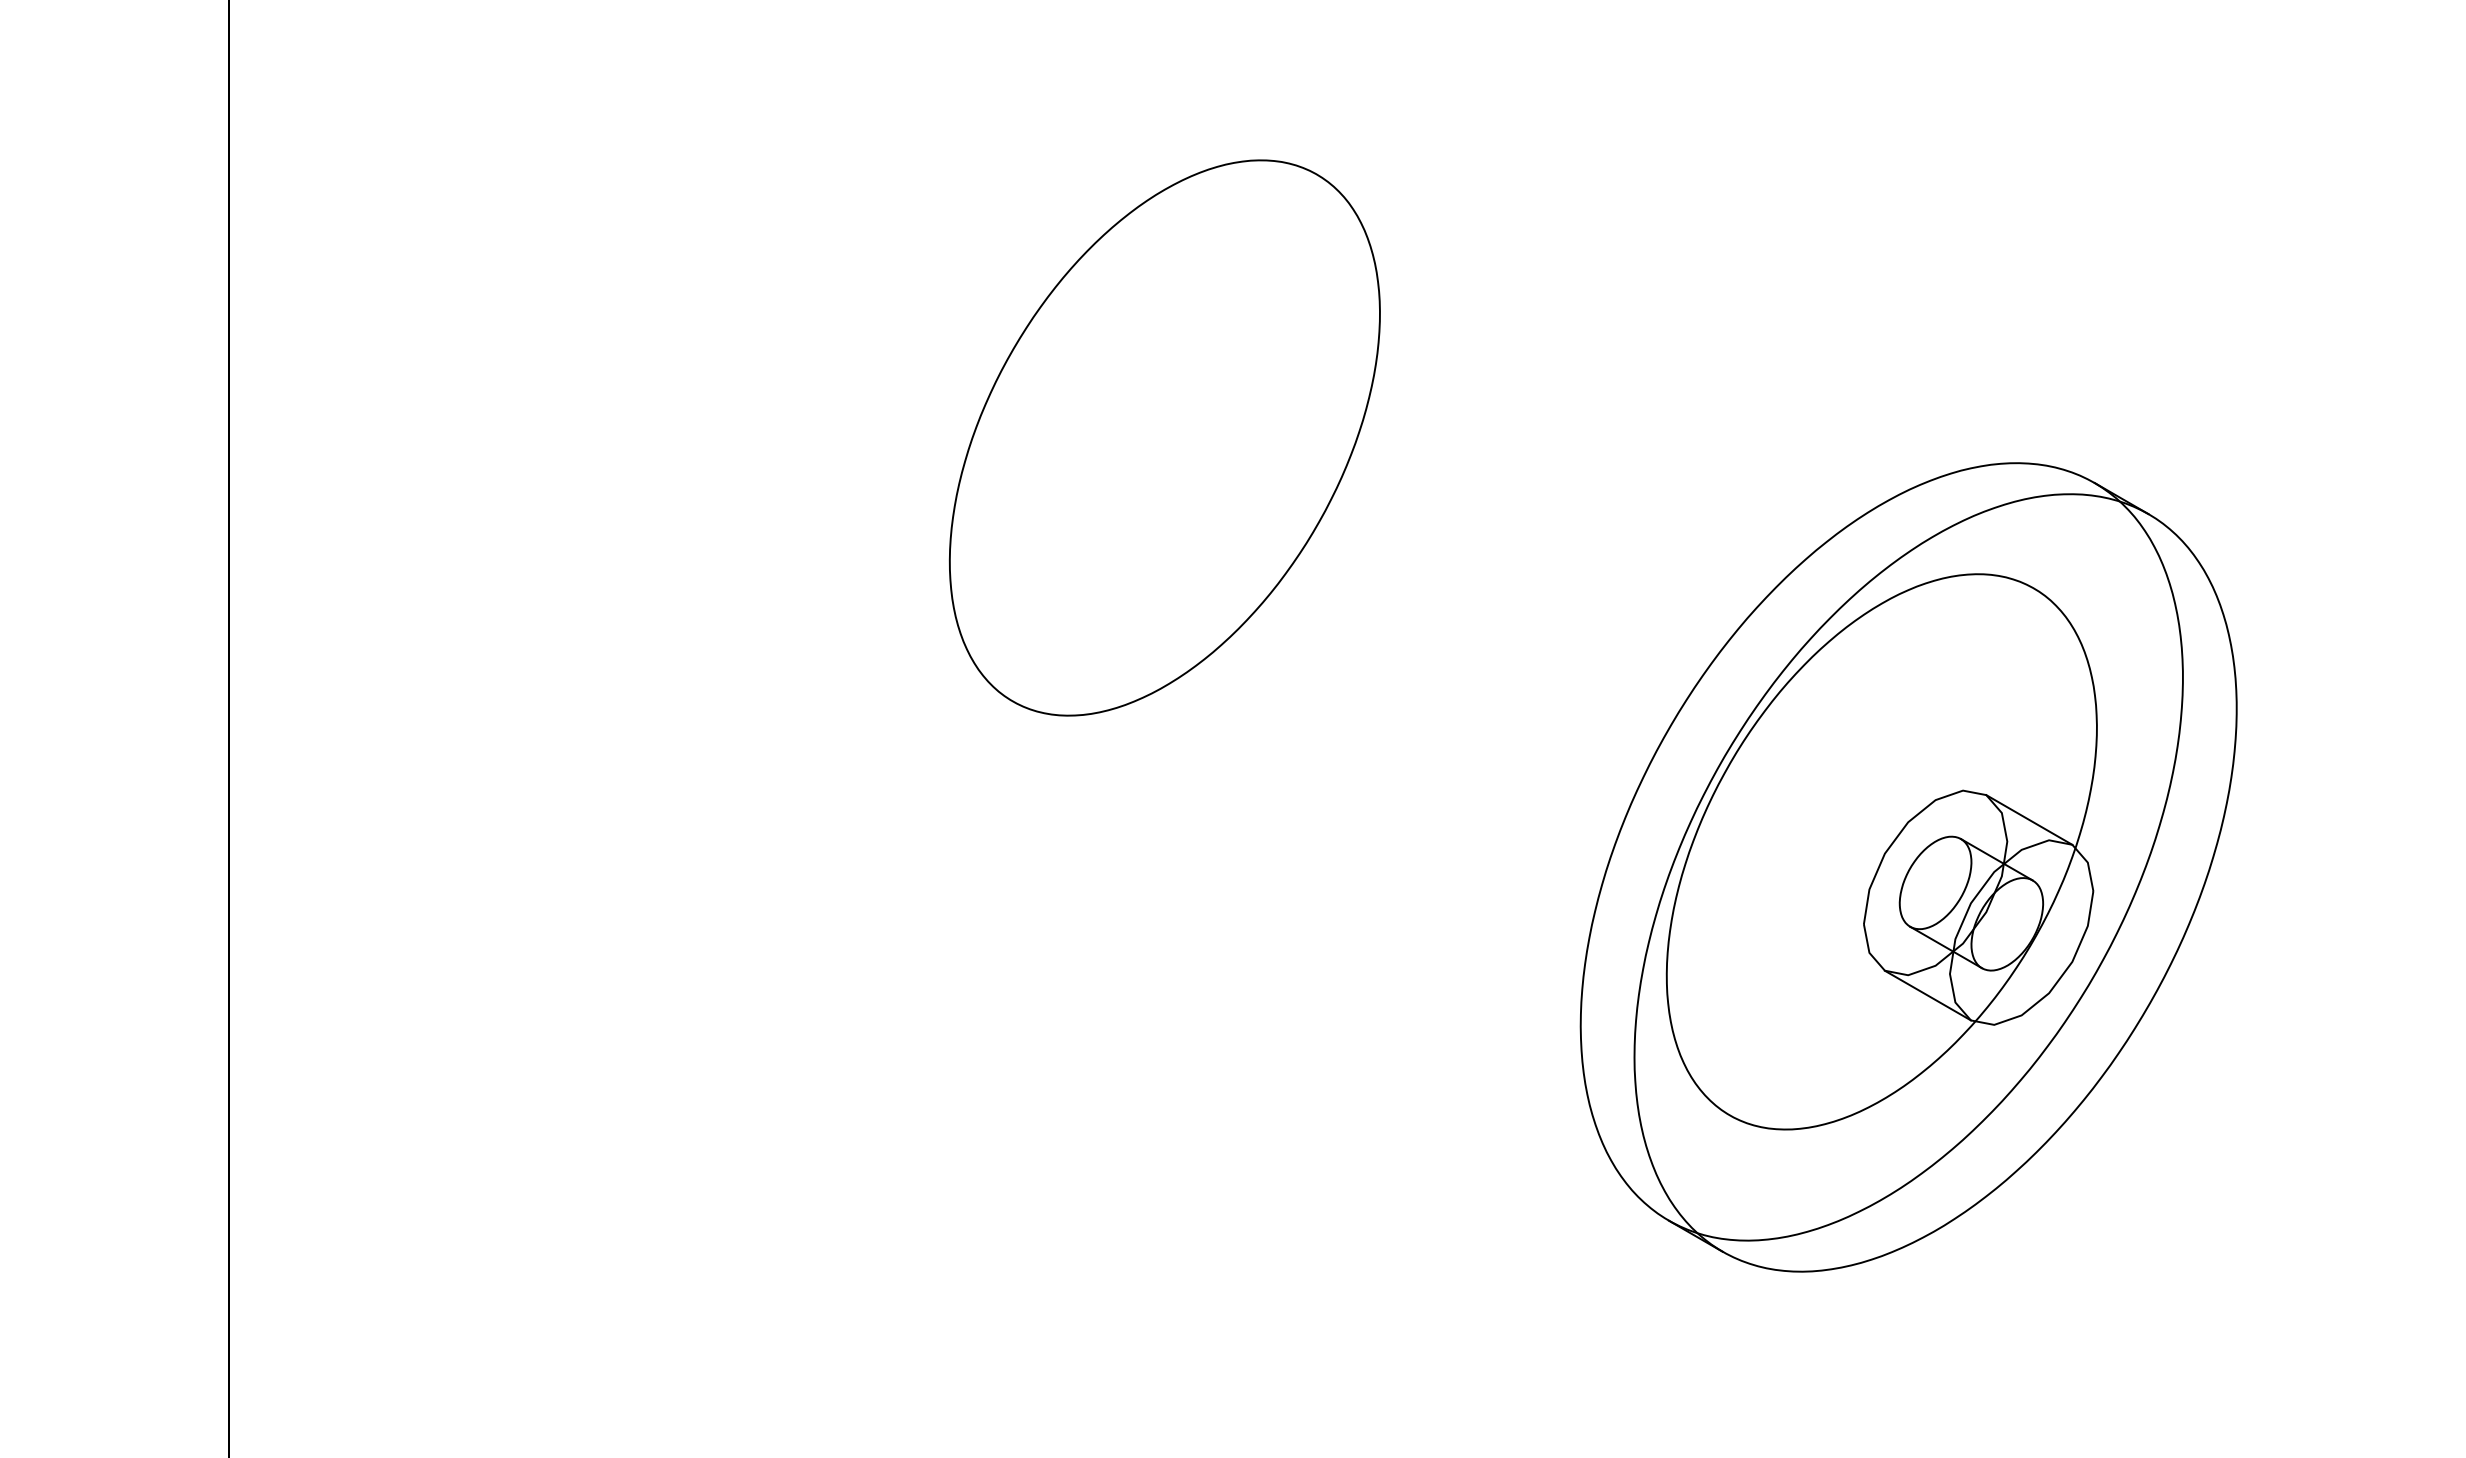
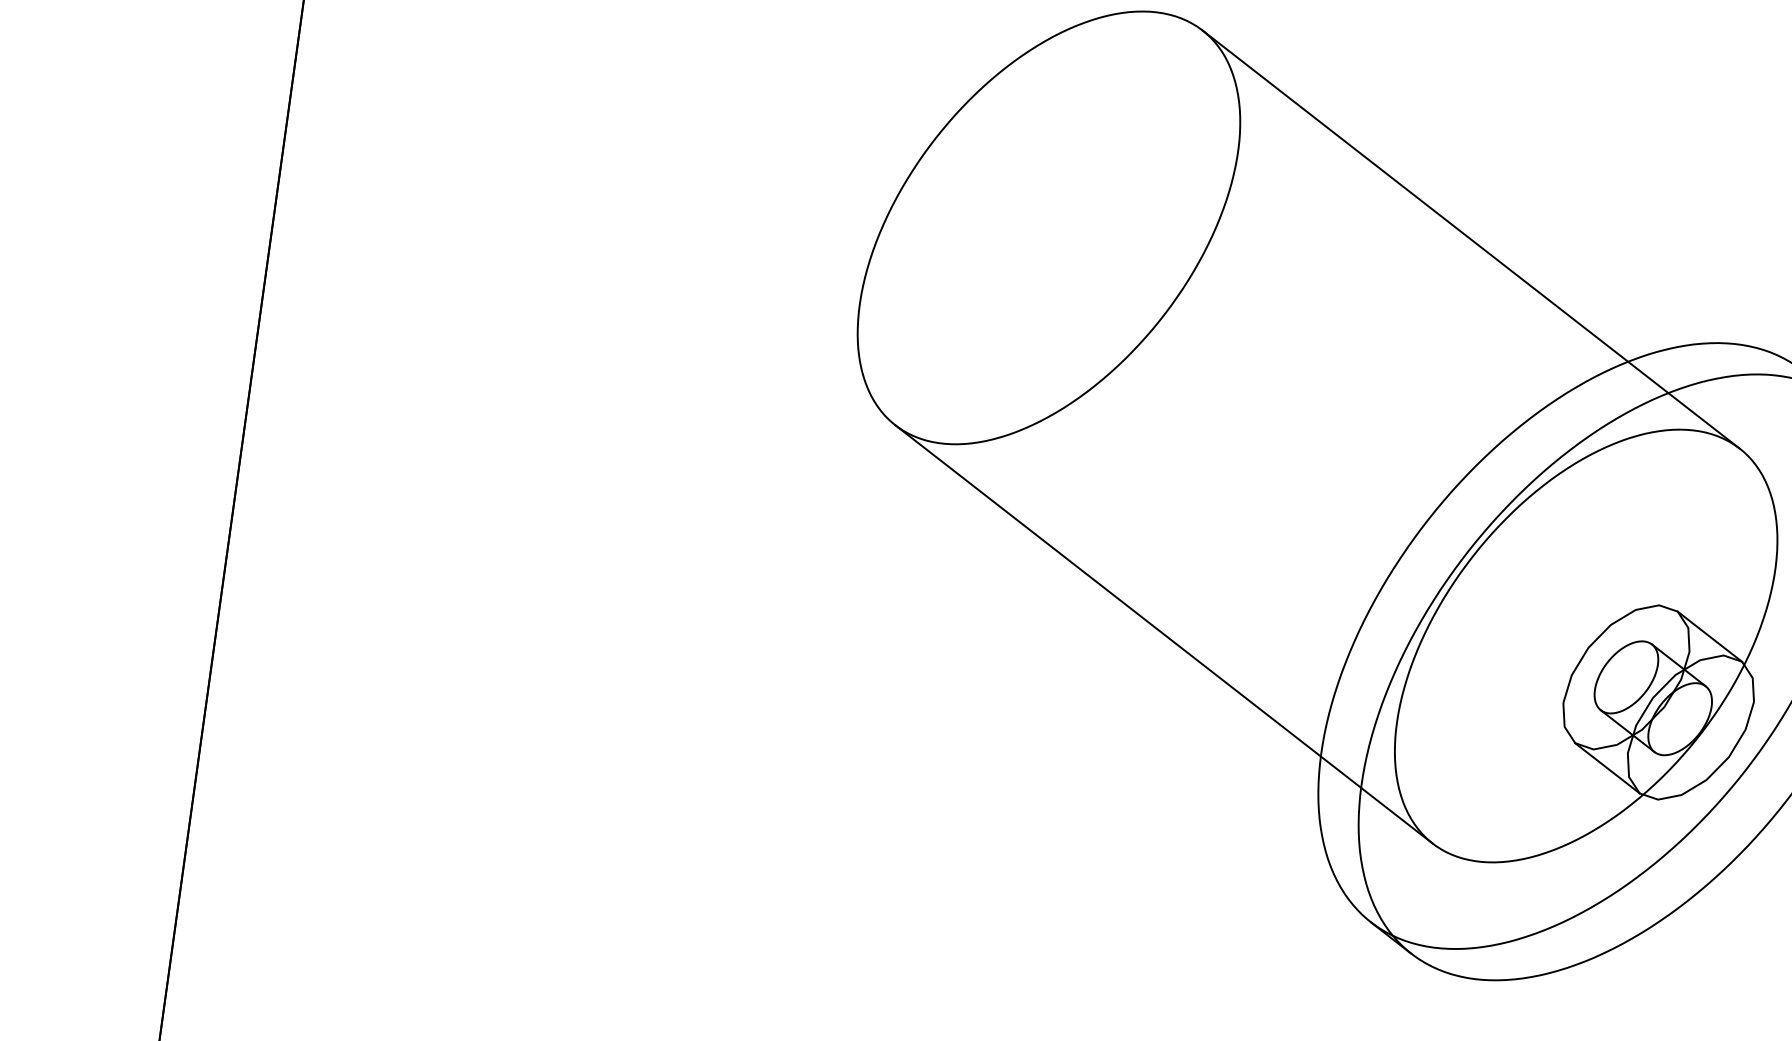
line: (1674, 381) -> (1470, 239), added
line: (1370, 908) -> (1163, 634), added

